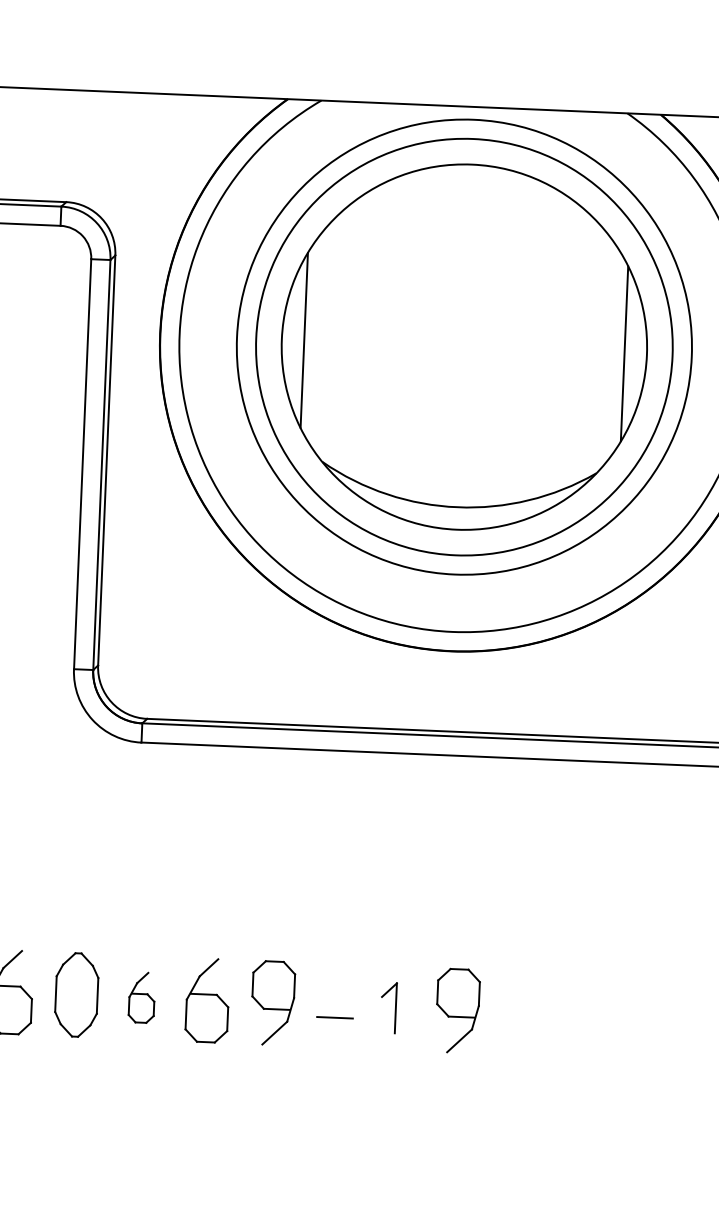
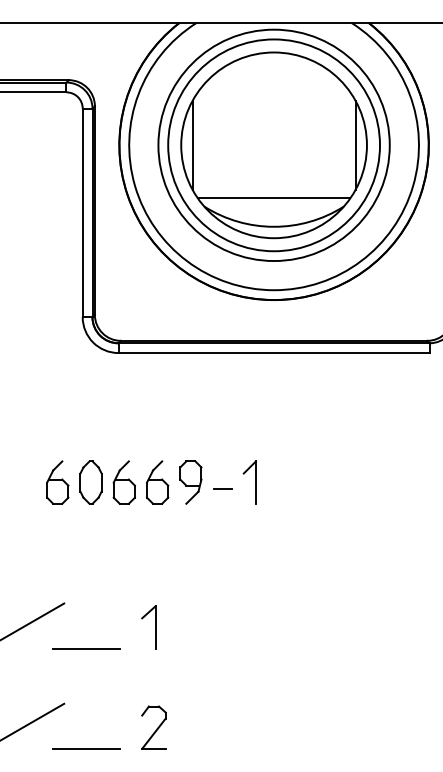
line: (458, 451) -> (273, 198), added
part: (140, 997) -> (123, 482), size x1.67
part: (388, 1007) -> (249, 482), size x1.67
part: (457, 1010) -> (284, 482), removed

